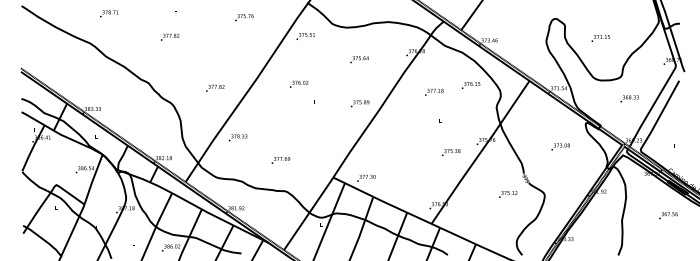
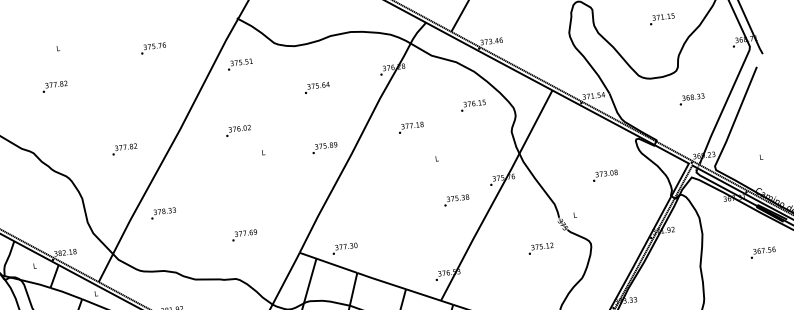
text: (600, 38) -> (661, 19), moved
text: (434, 91) -> (411, 126), moved
text: (280, 160) -> (244, 235), moved

